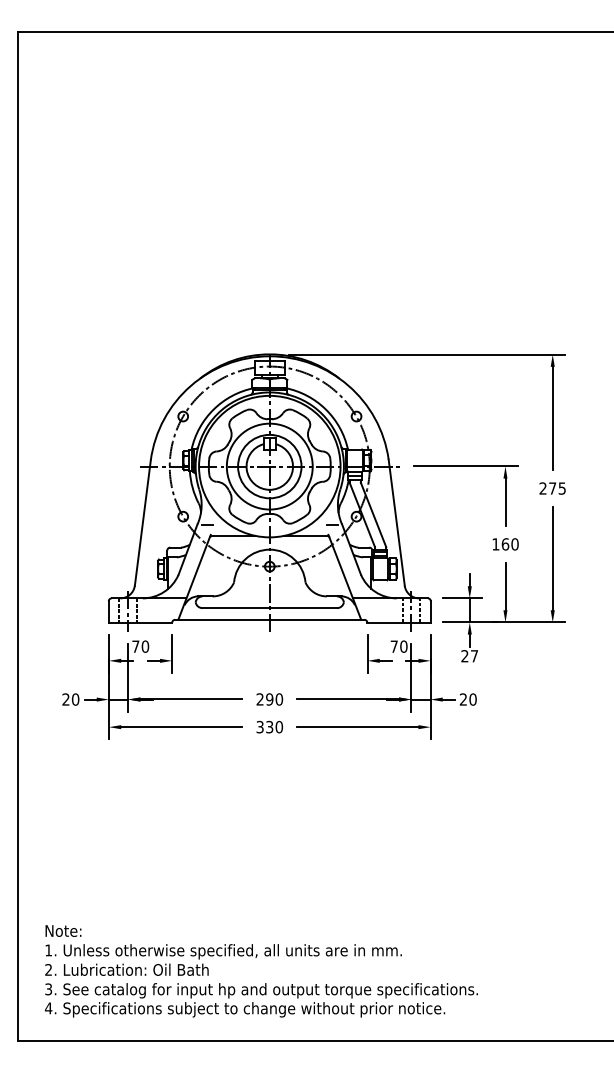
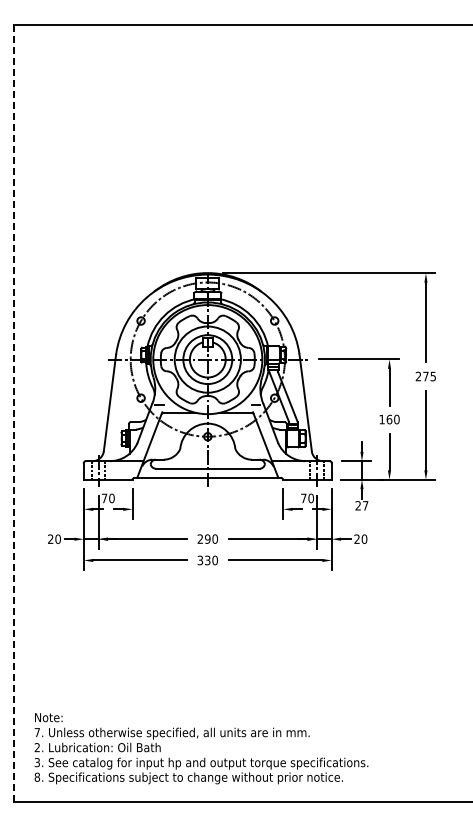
line: (19, 536) -> (14, 413), solid -> dashed
text: (47, 950) -> (36, 732), 1. -> 7.
text: (47, 1007) -> (36, 776), 4. -> 8.

